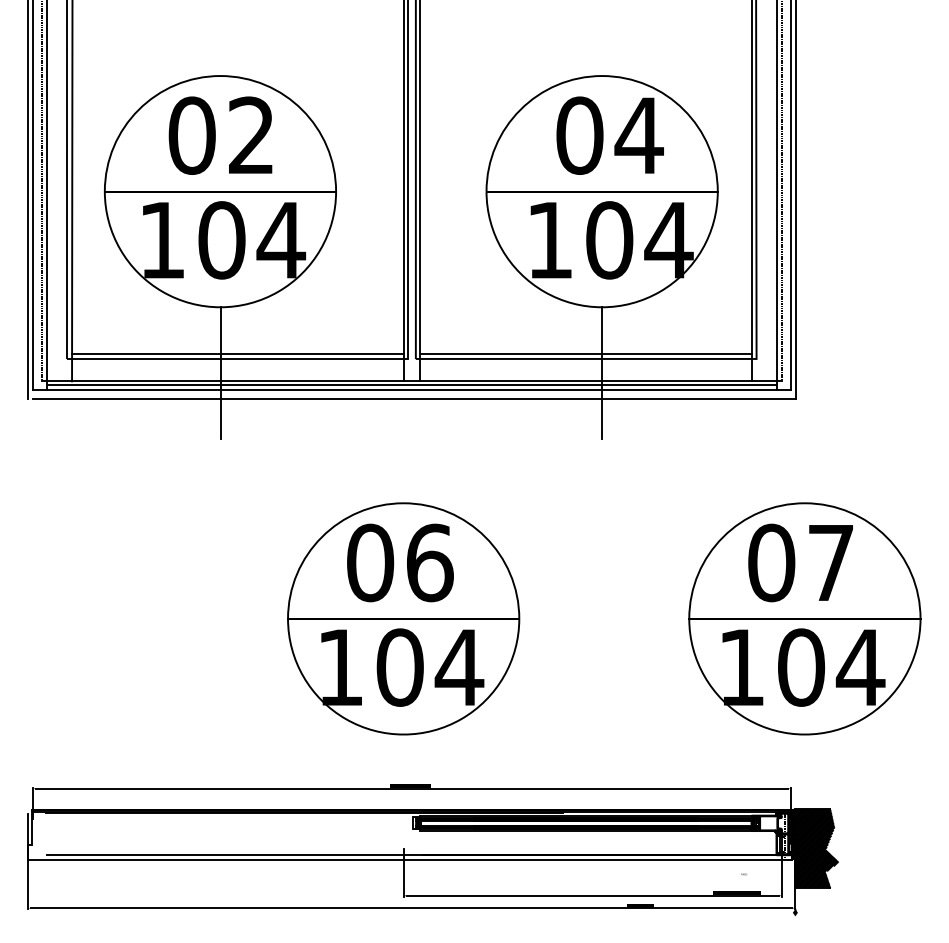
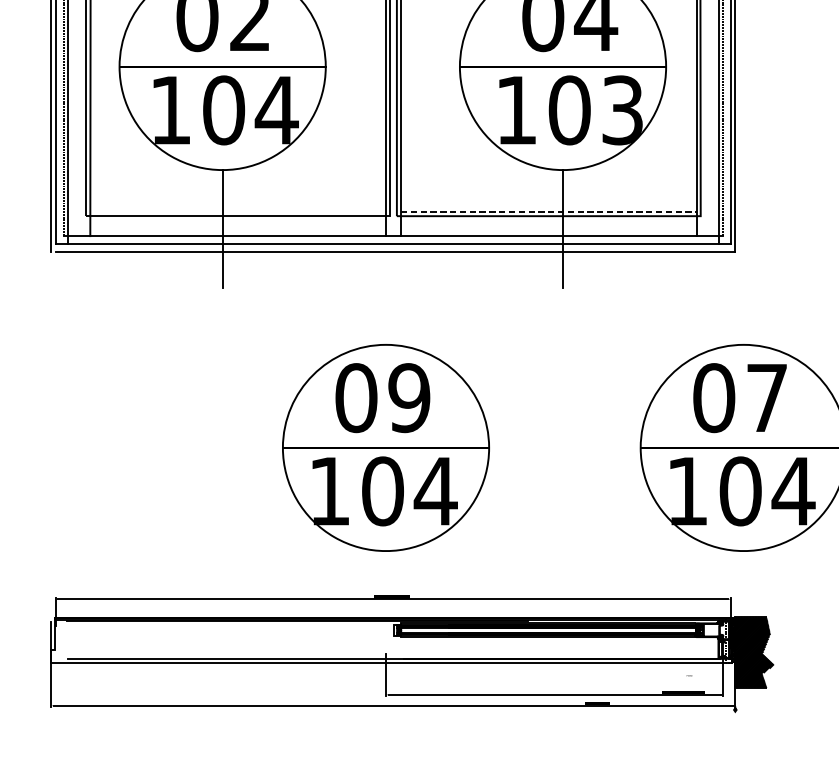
text: (668, 240) -> (622, 110), 104 -> 103
line: (237, 354) -> (237, 212), removed
line: (586, 354) -> (549, 212), solid -> dashed
line: (411, 384) -> (393, 238), removed
text: (429, 562) -> (409, 397), 06 -> 09

